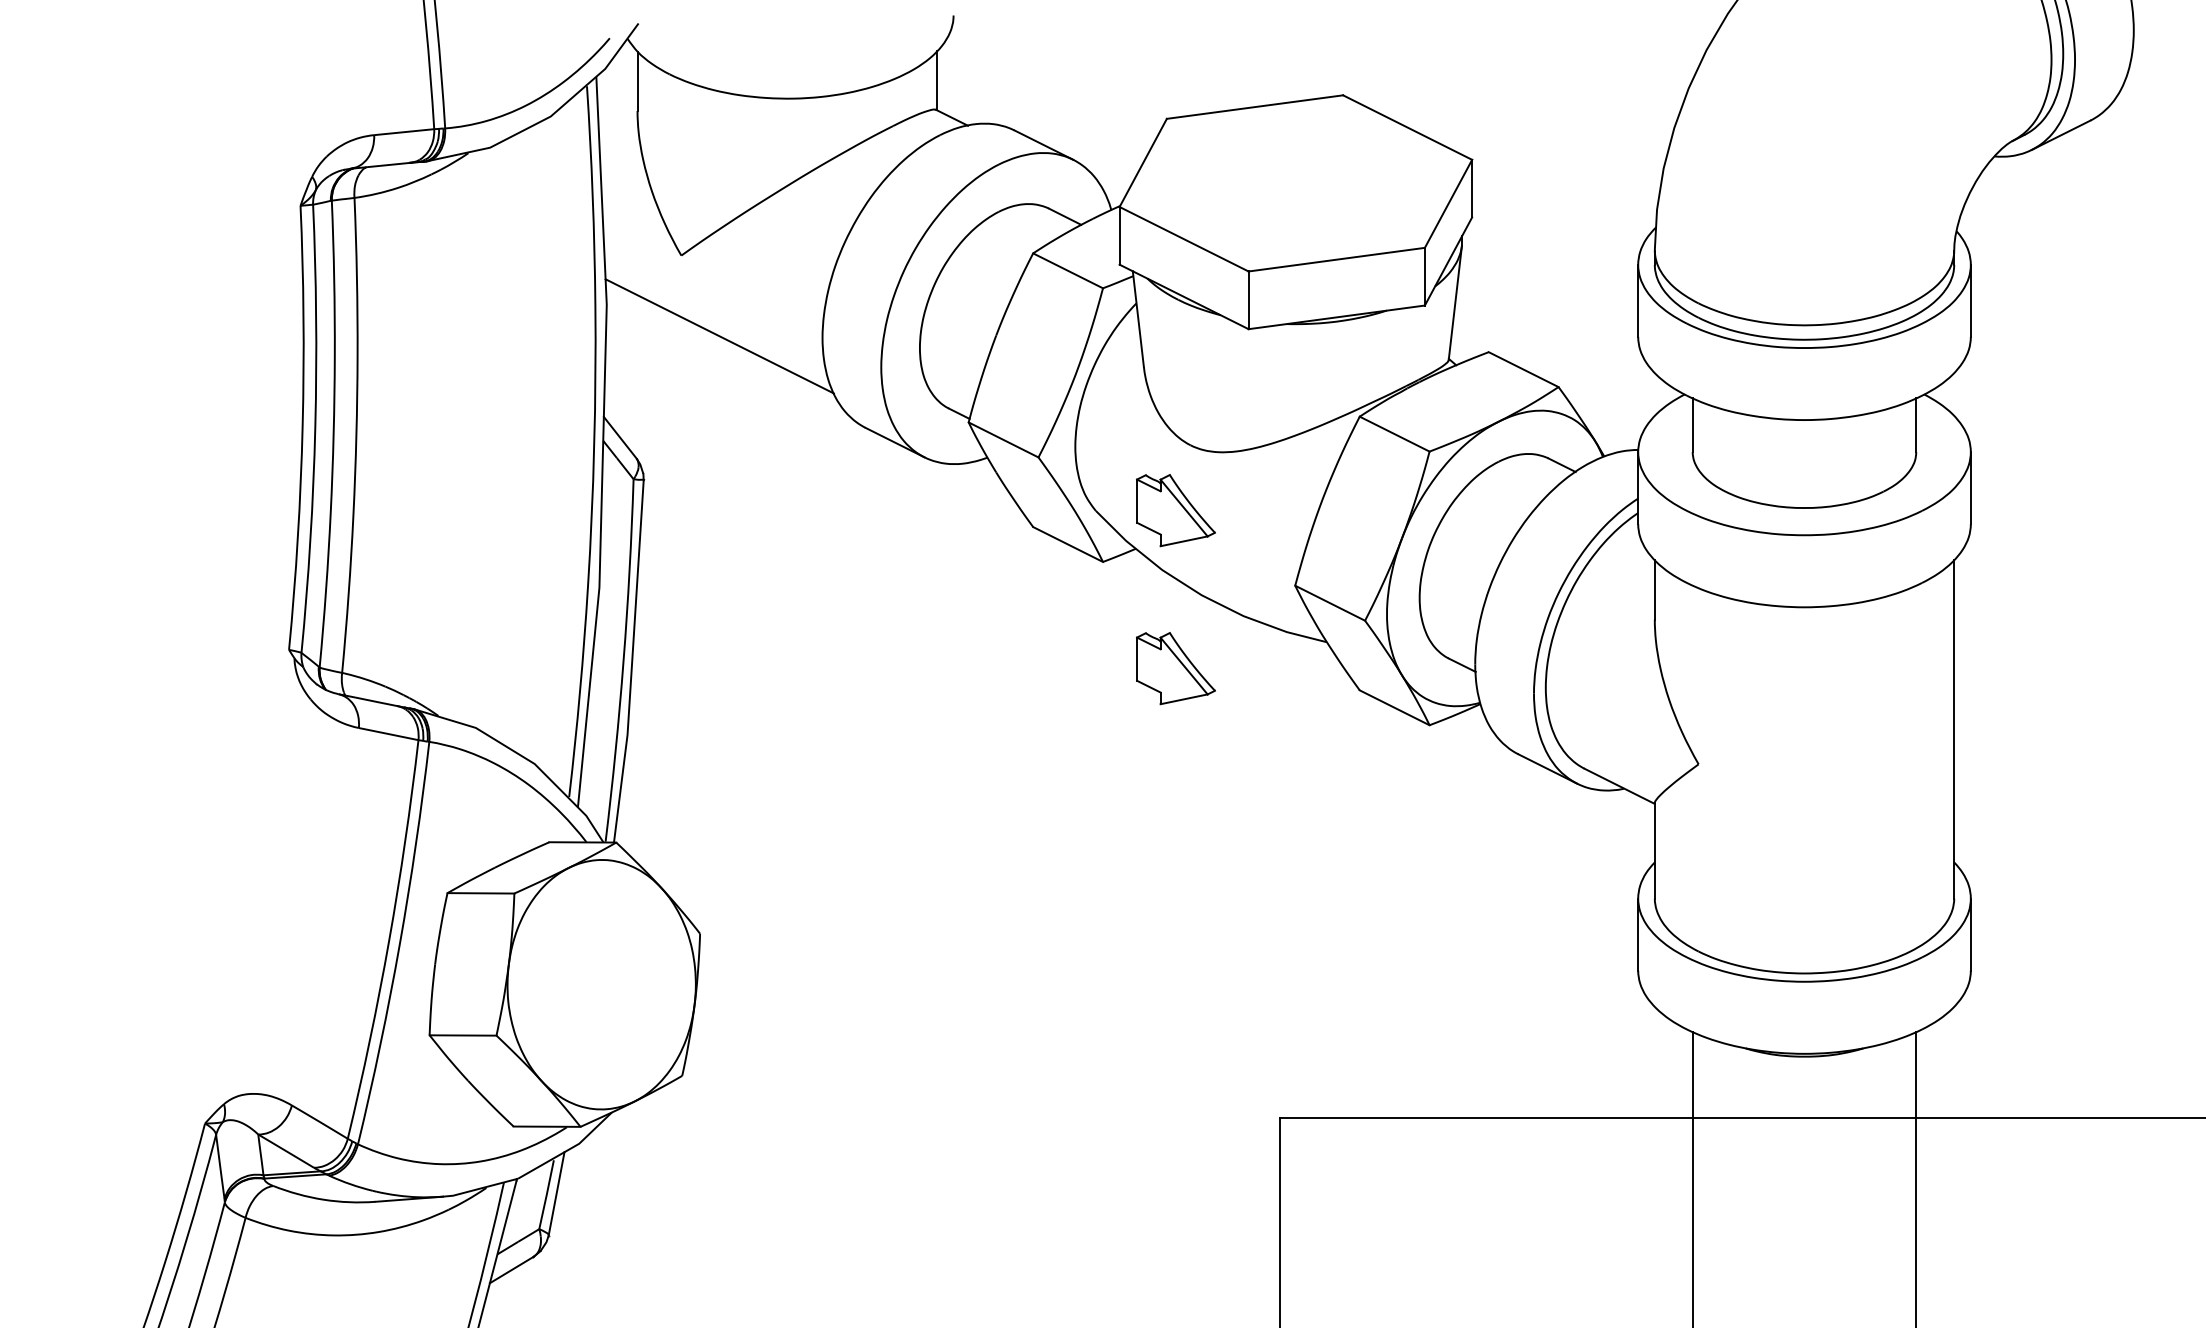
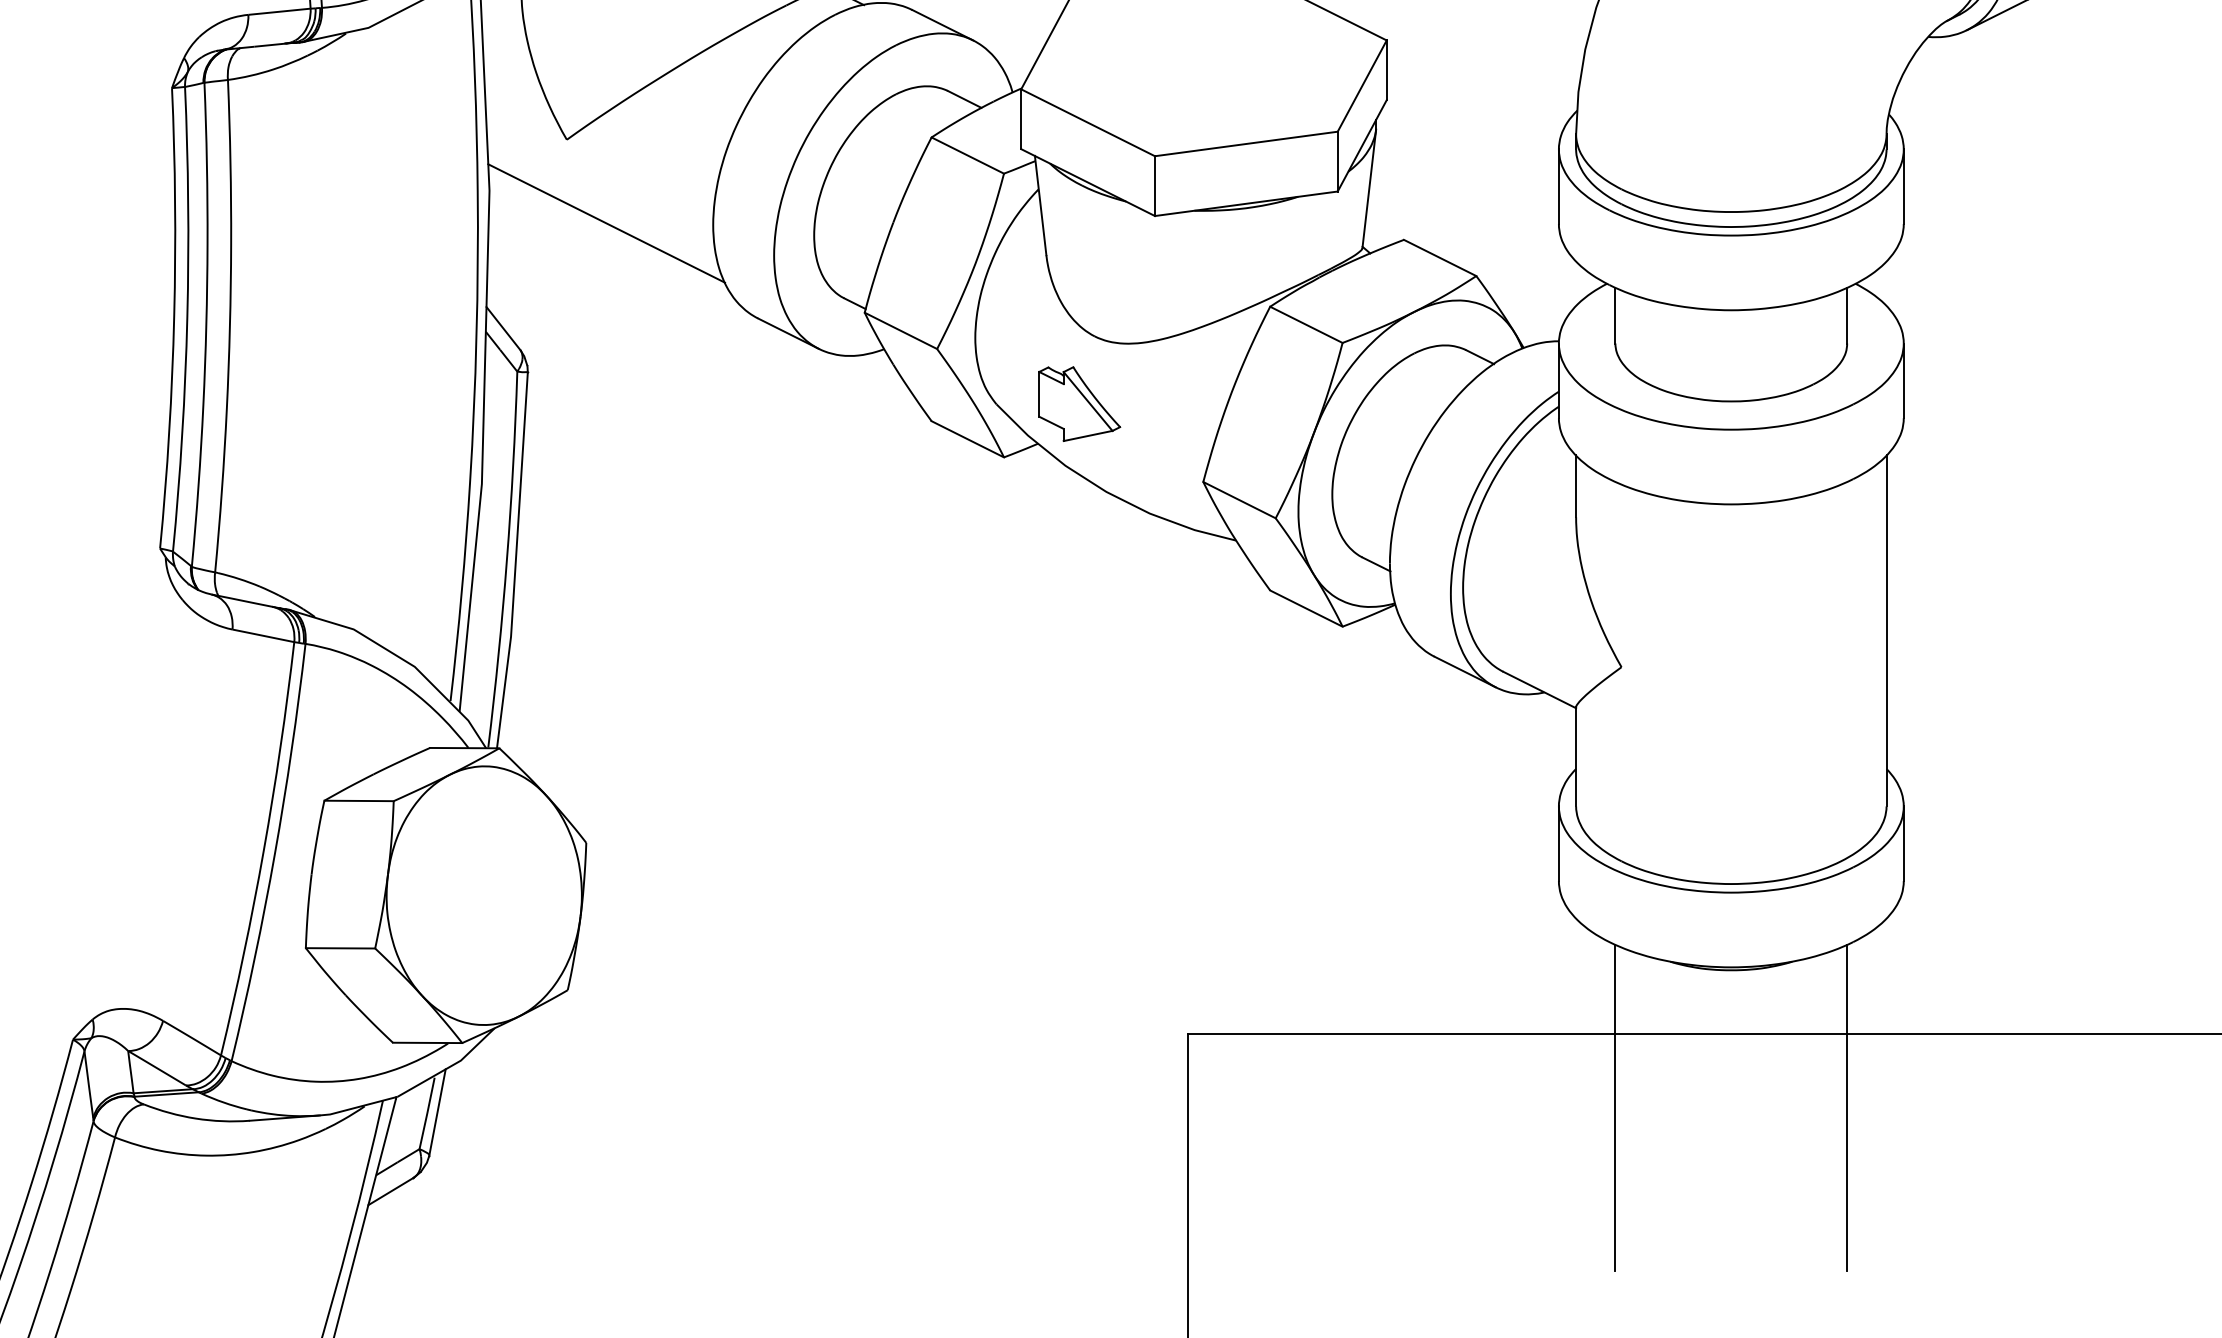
part: (1175, 668) -> (1079, 567), removed

